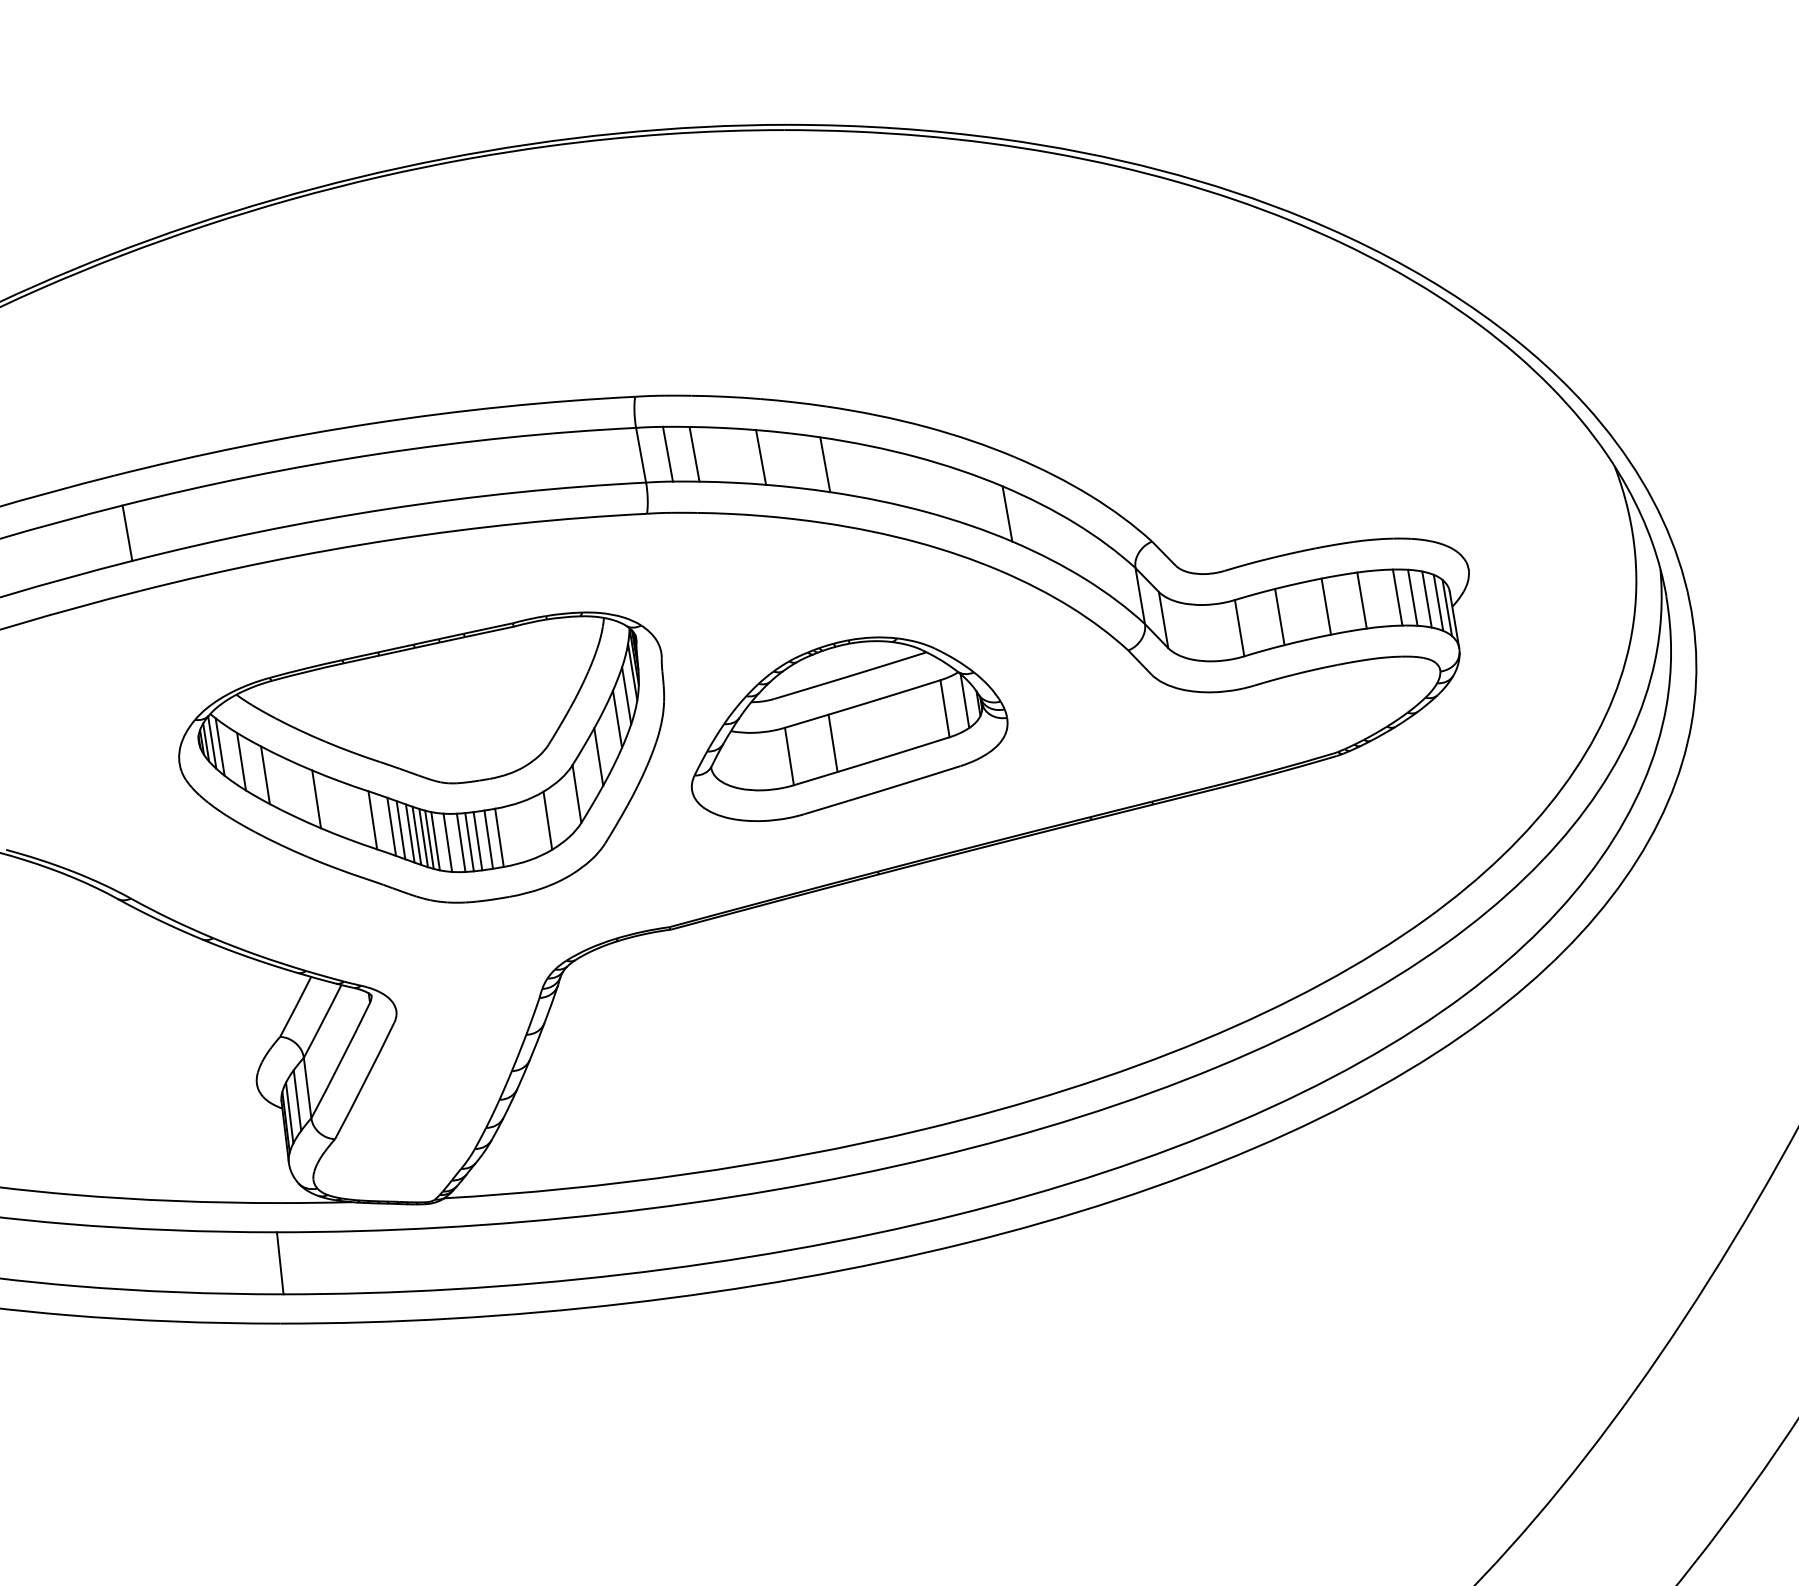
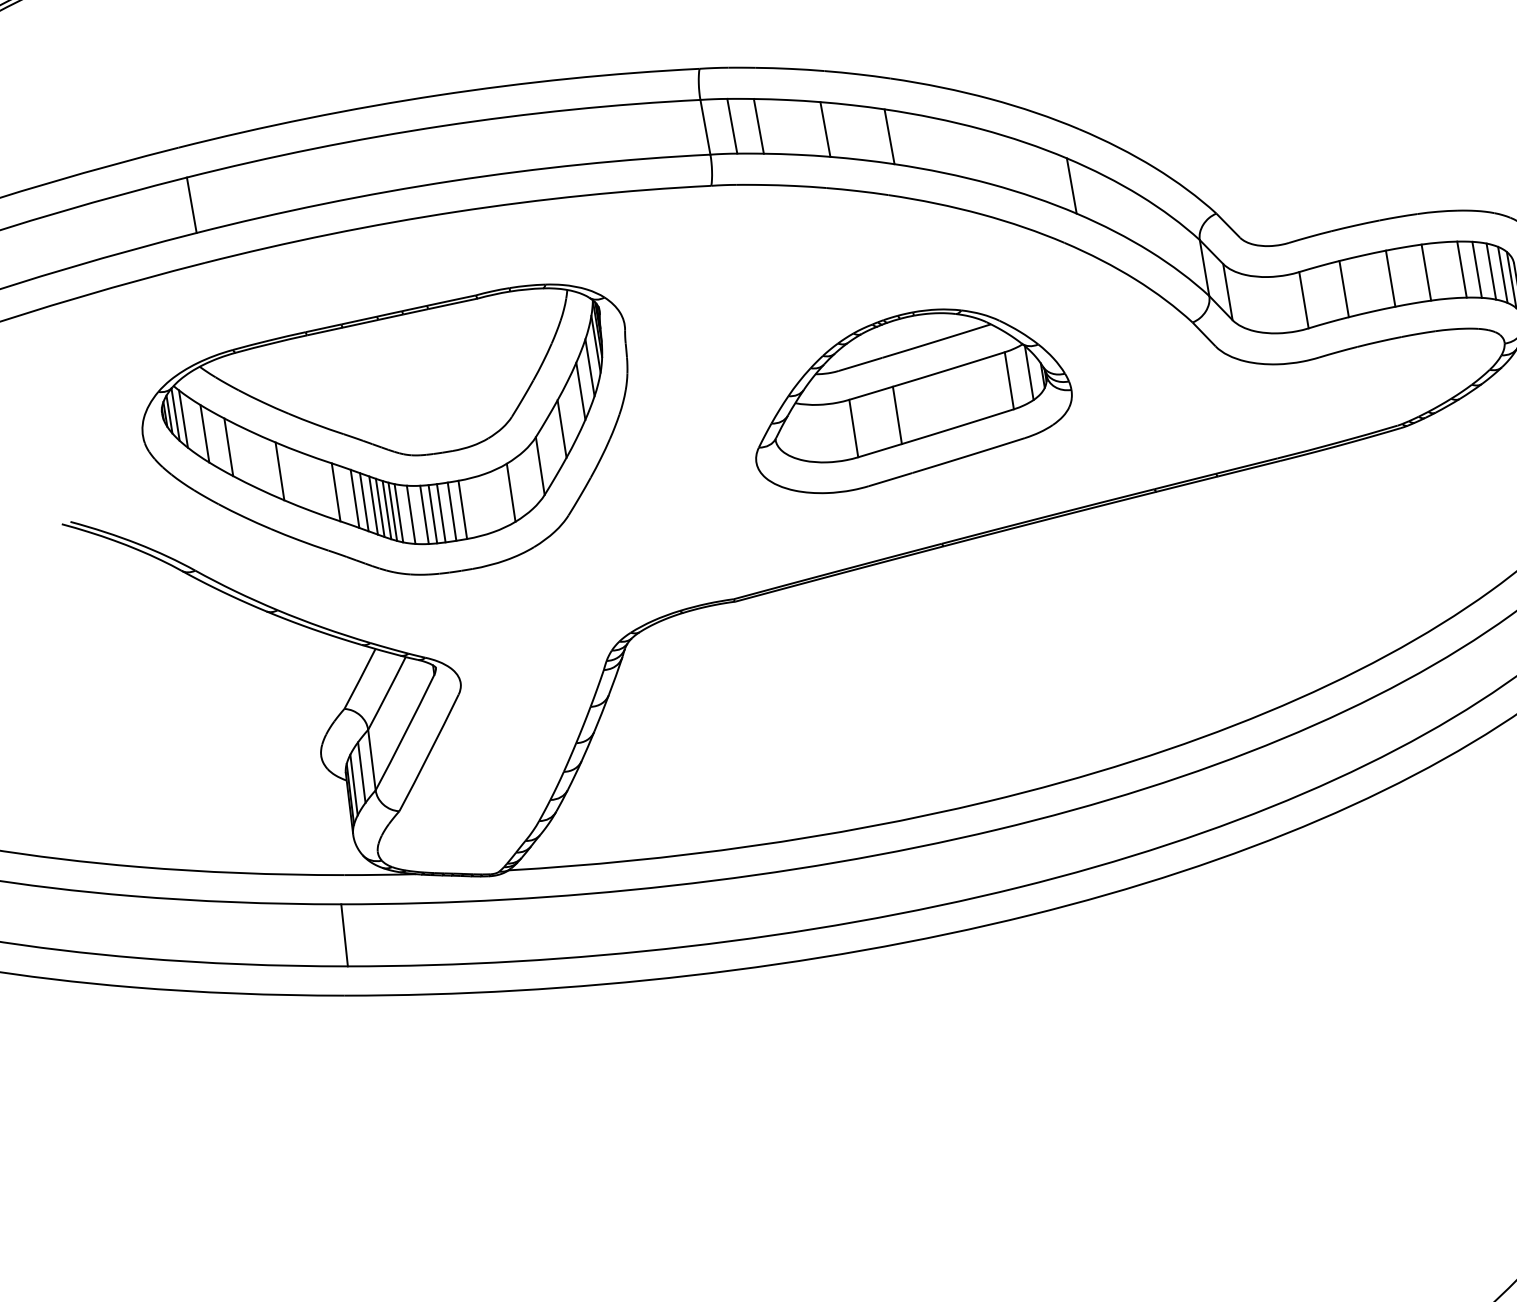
part: (421, 757) -> (384, 429), moved

